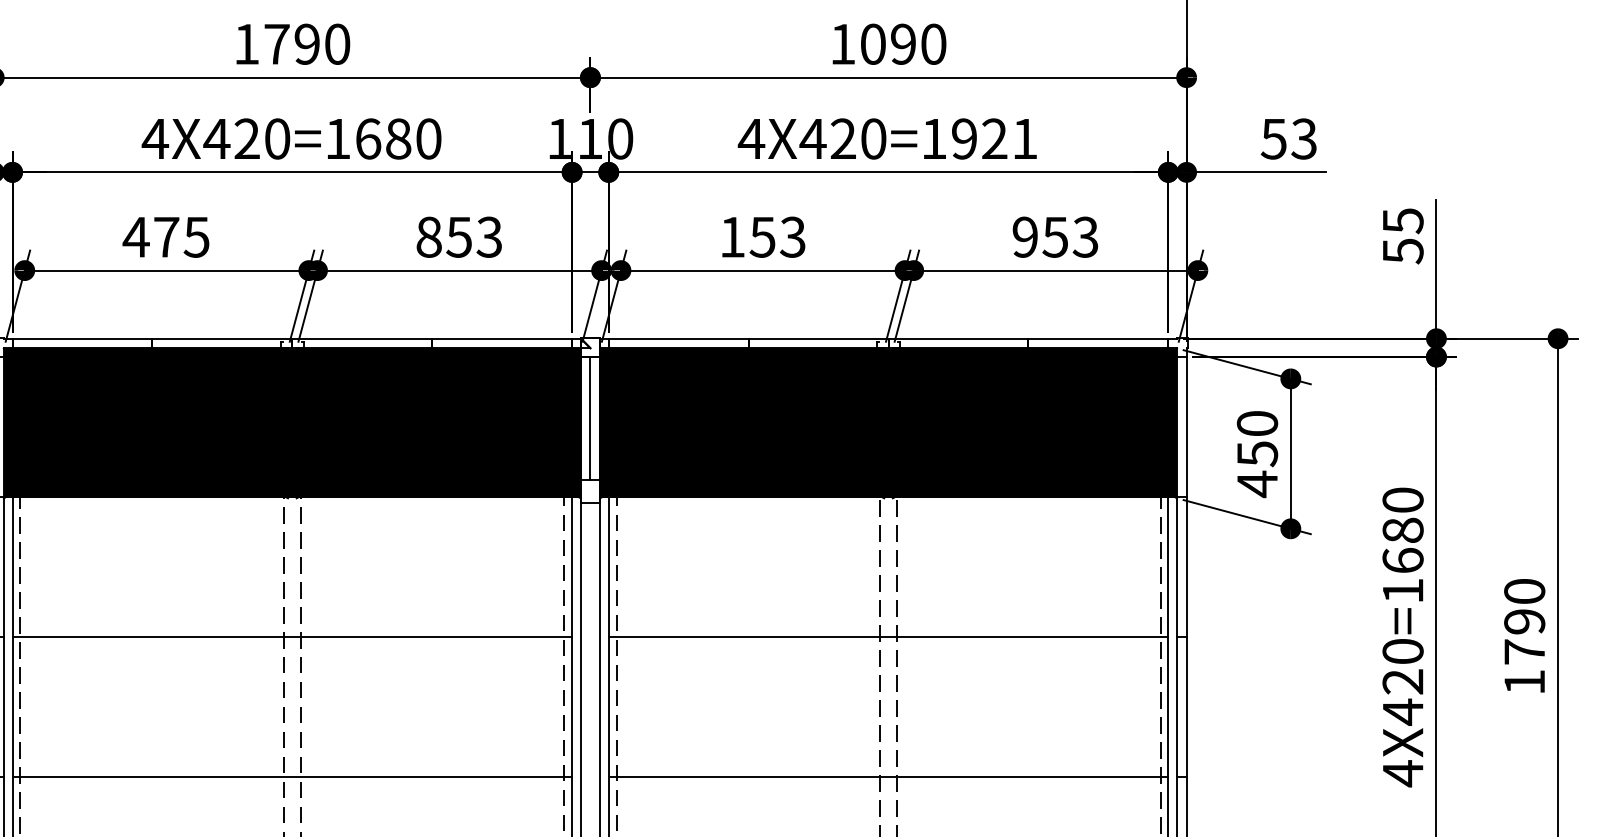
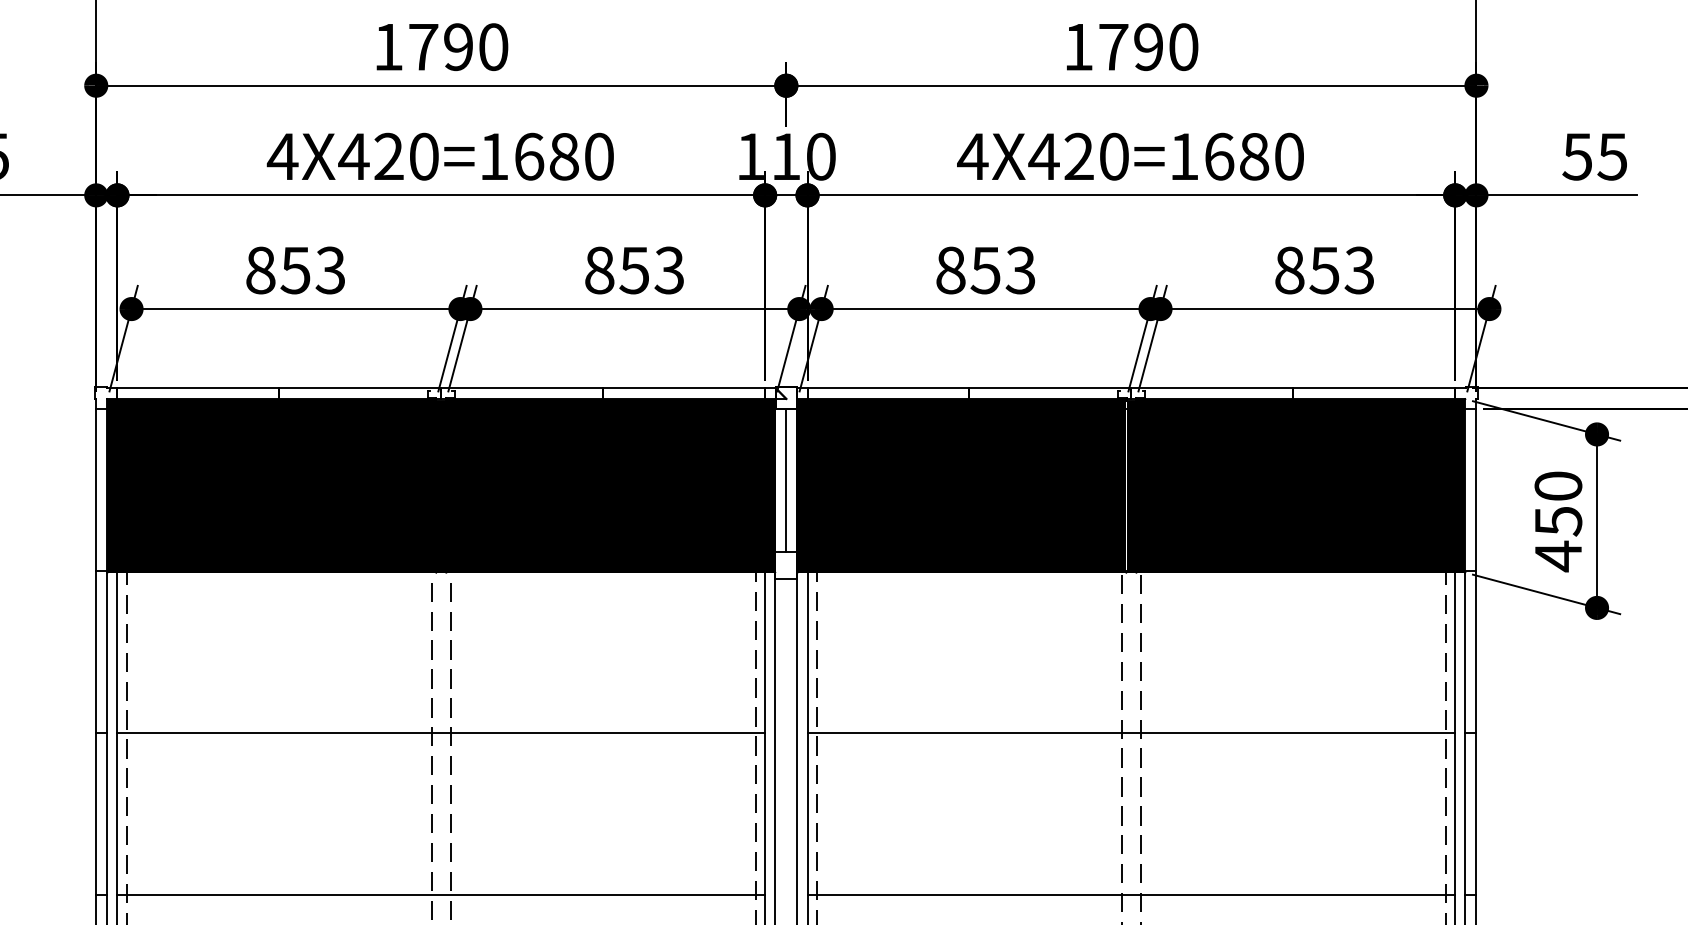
text: (873, 43) -> (1113, 46), 1090 -> 1790
text: (994, 138) -> (1254, 156), 4X420=1921 -> 4X420=1680
text: (1303, 138) -> (1611, 156), 53 -> 55
text: (165, 236) -> (294, 269), 475 -> 853
text: (732, 236) -> (950, 269), 153 -> 853
text: (1025, 236) -> (1289, 269), 953 -> 853

